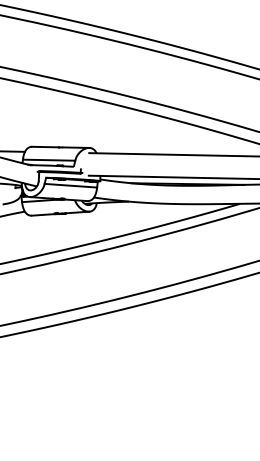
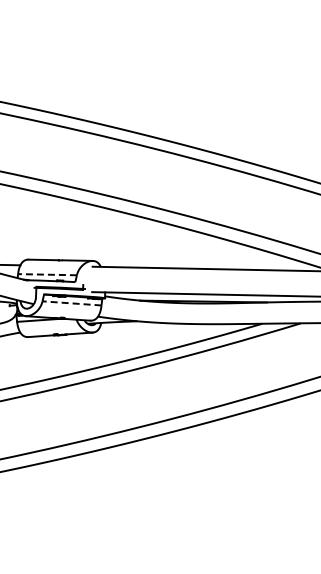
line: (49, 160) -> (47, 274), solid -> dashed
line: (71, 185) -> (72, 303), solid -> dashed

